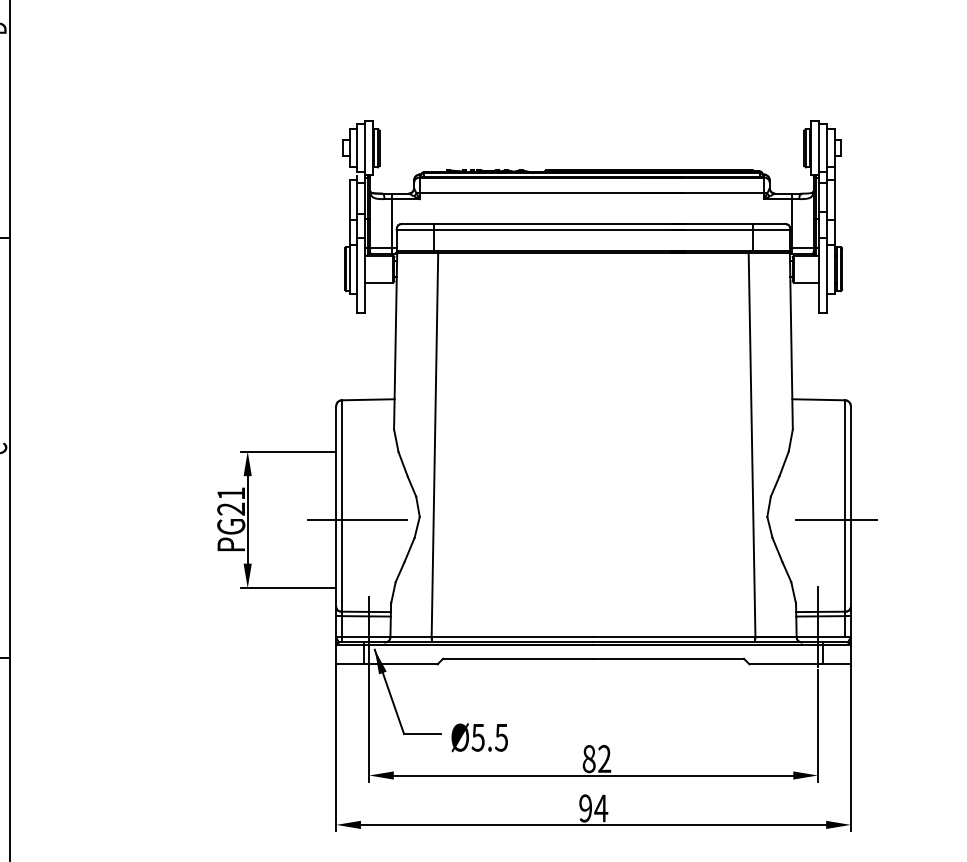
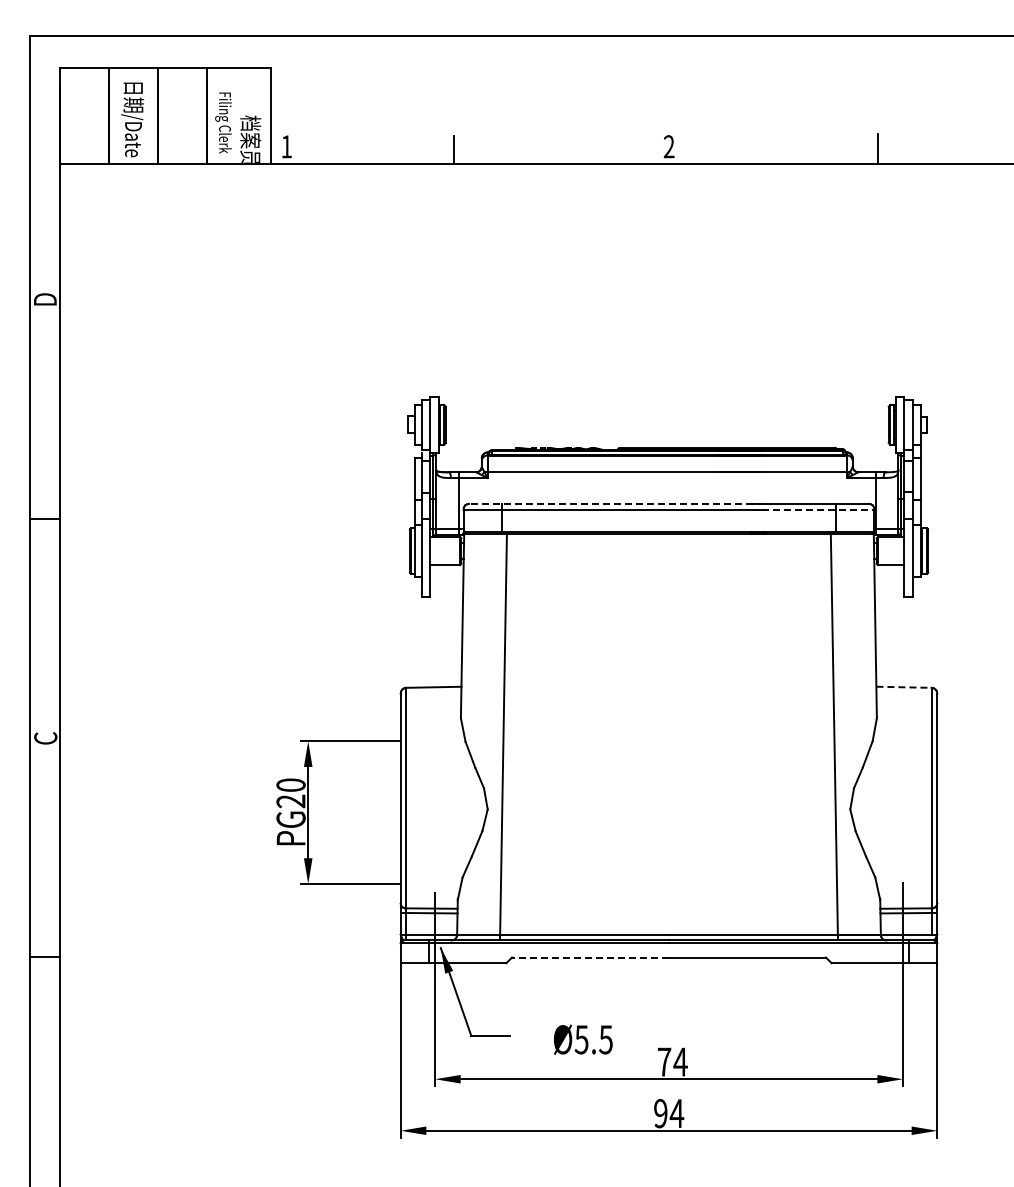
line: (543, 223) -> (616, 503), solid -> dashed
line: (731, 229) -> (812, 509), solid -> dashed
line: (819, 399) -> (904, 687), solid -> dashed
text: (230, 492) -> (290, 784), PG21 -> PG20
line: (357, 519) -> (422, 812), removed
line: (836, 519) -> (922, 812), removed
line: (518, 658) -> (590, 957), solid -> dashed
text: (479, 737) -> (583, 1039), moved
text: (596, 758) -> (672, 1061), 82 -> 74

